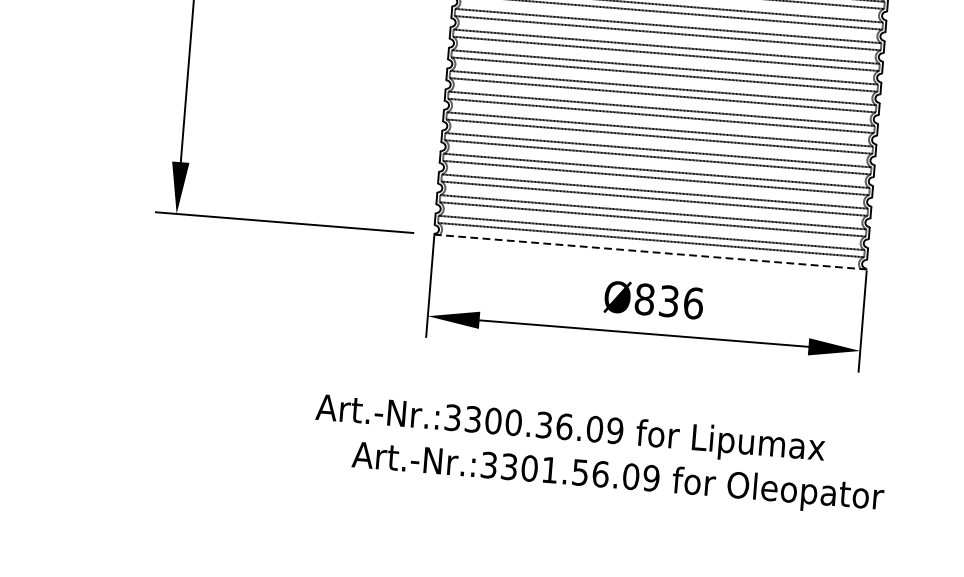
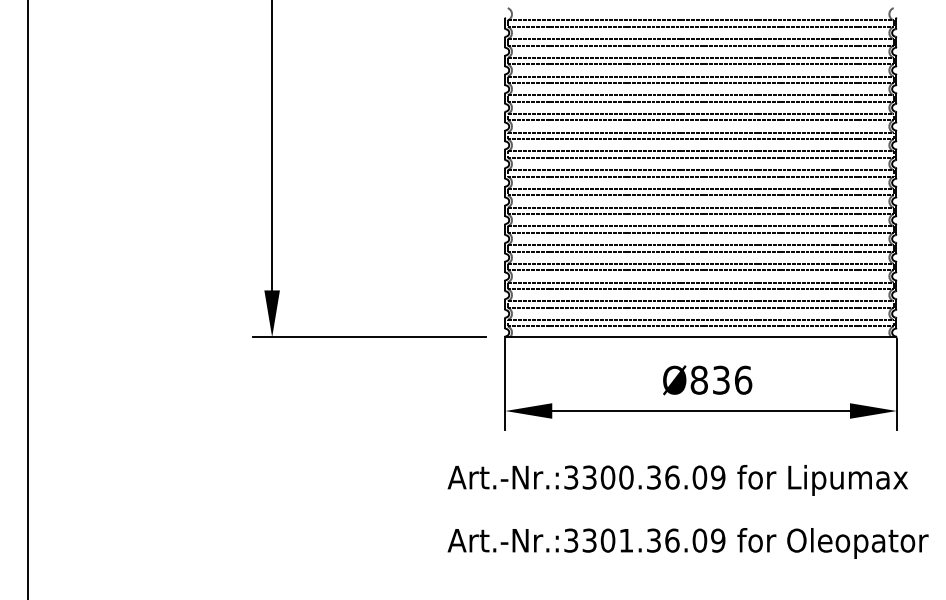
line: (649, 252) -> (700, 337), dashed -> solid
text: (569, 430) -> (677, 480), moved
text: (580, 471) -> (653, 539), Art.-Nr.:3301.56.09 -> Art.-Nr.:3301.36.09

